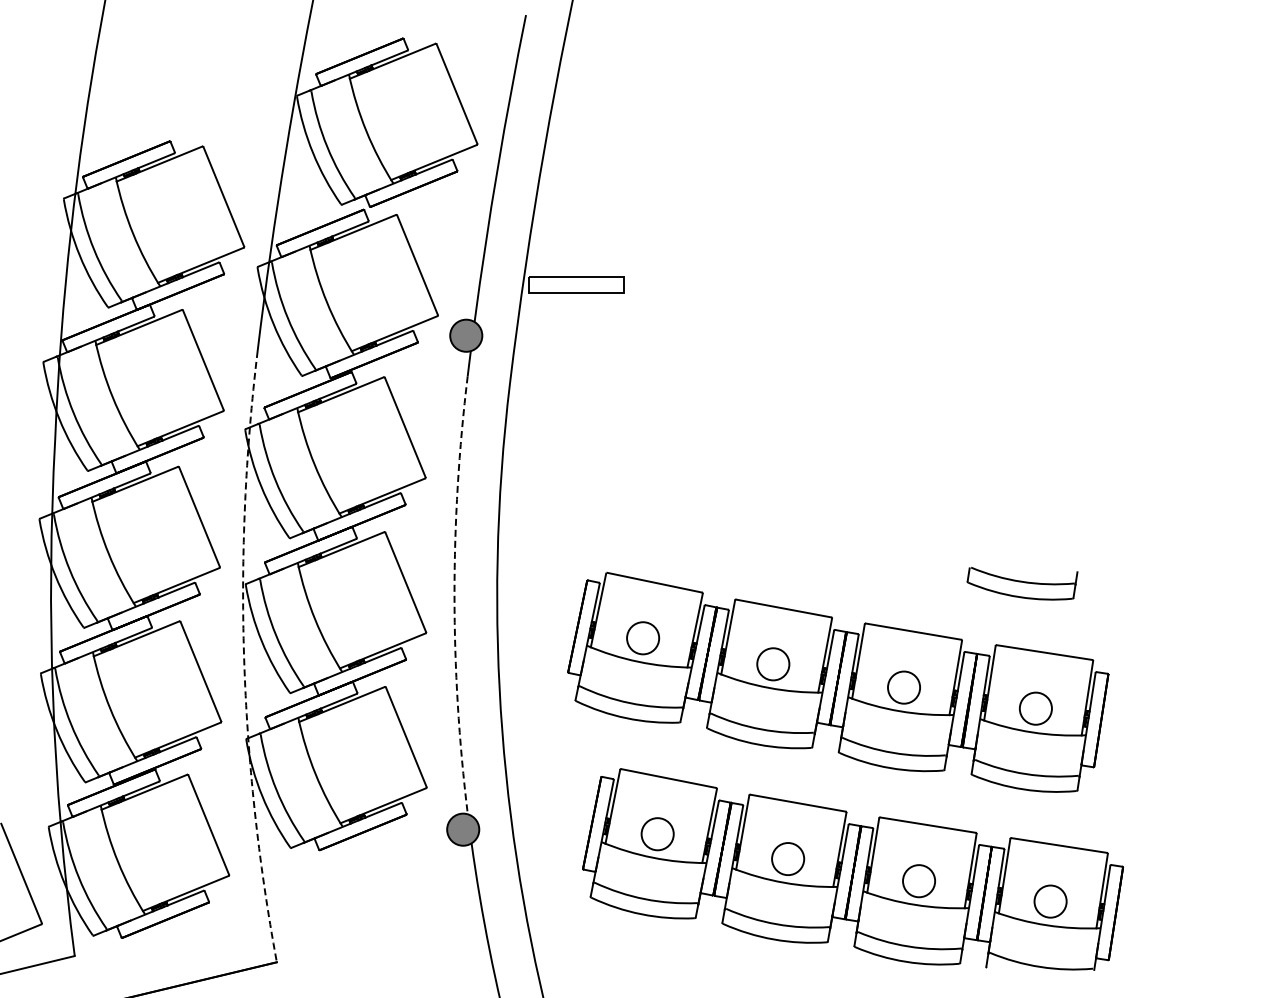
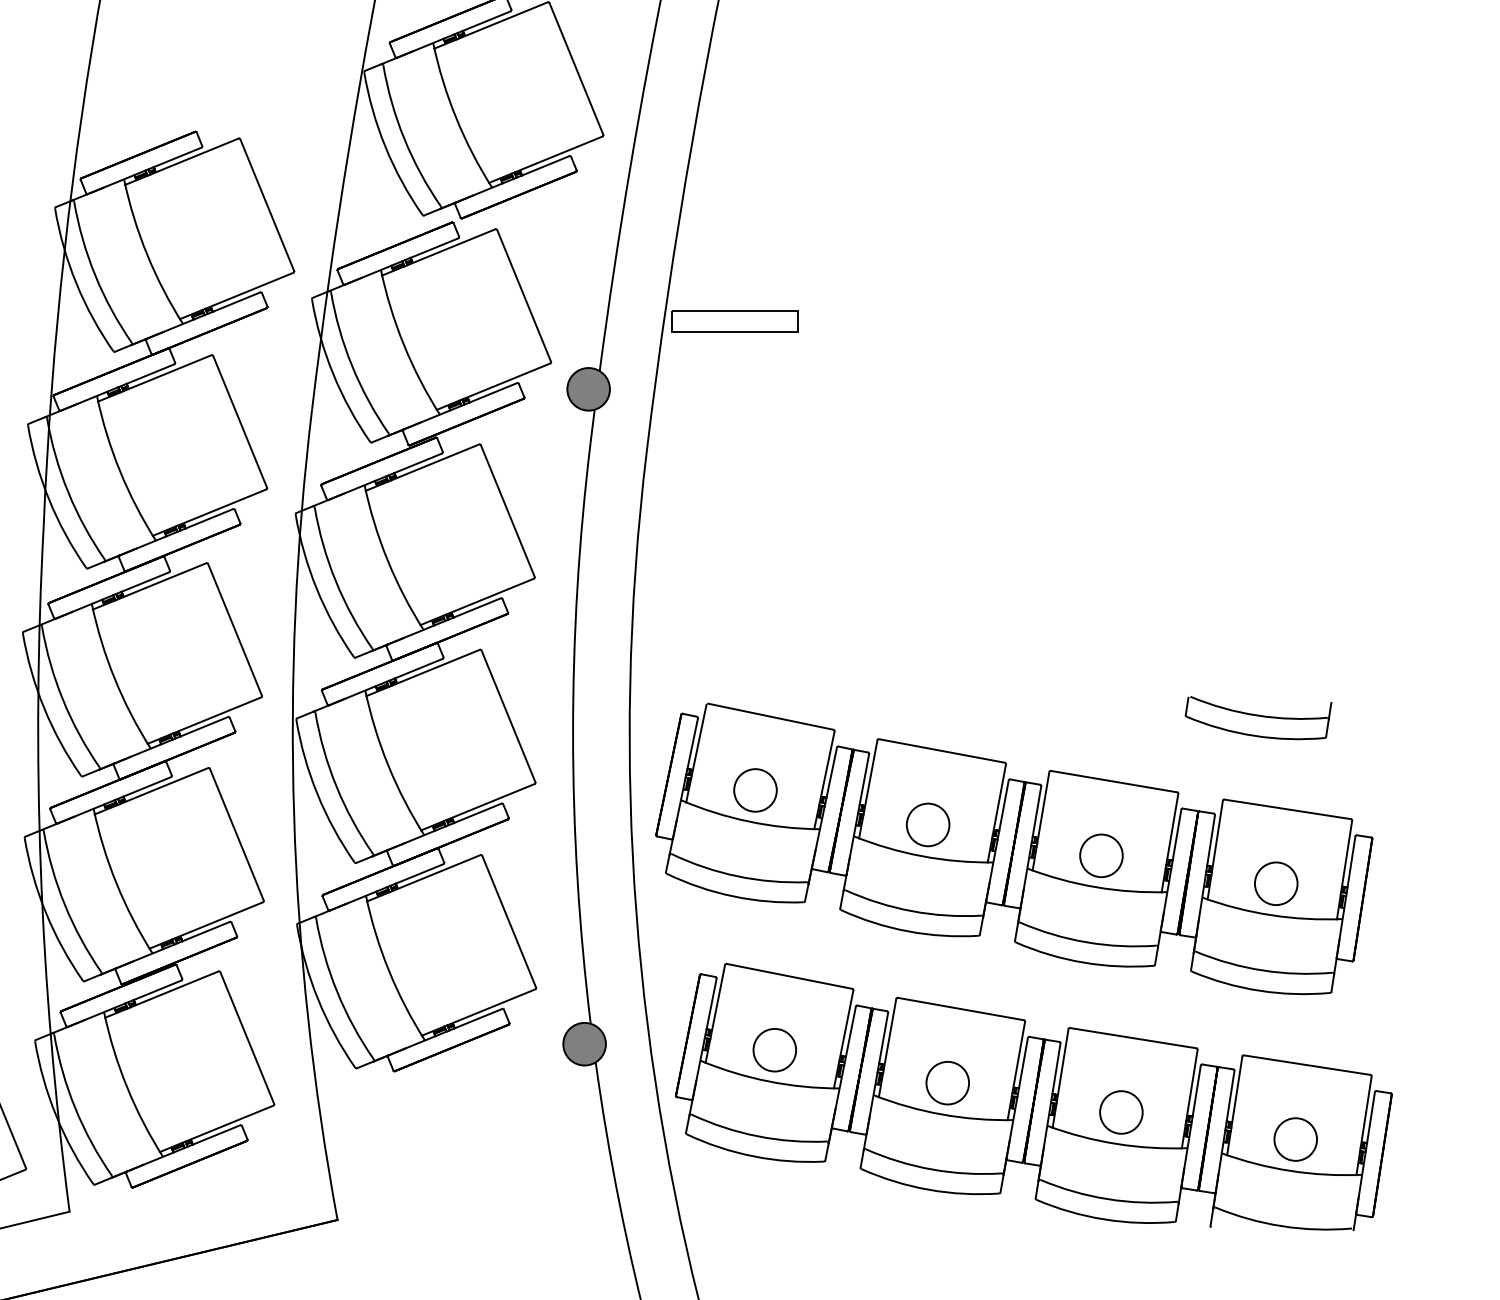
arc: (454, 595) -> (573, 733), dashed -> solid
arc: (244, 657) -> (294, 815), dashed -> solid
part: (847, 757) -> (1026, 948), moved

